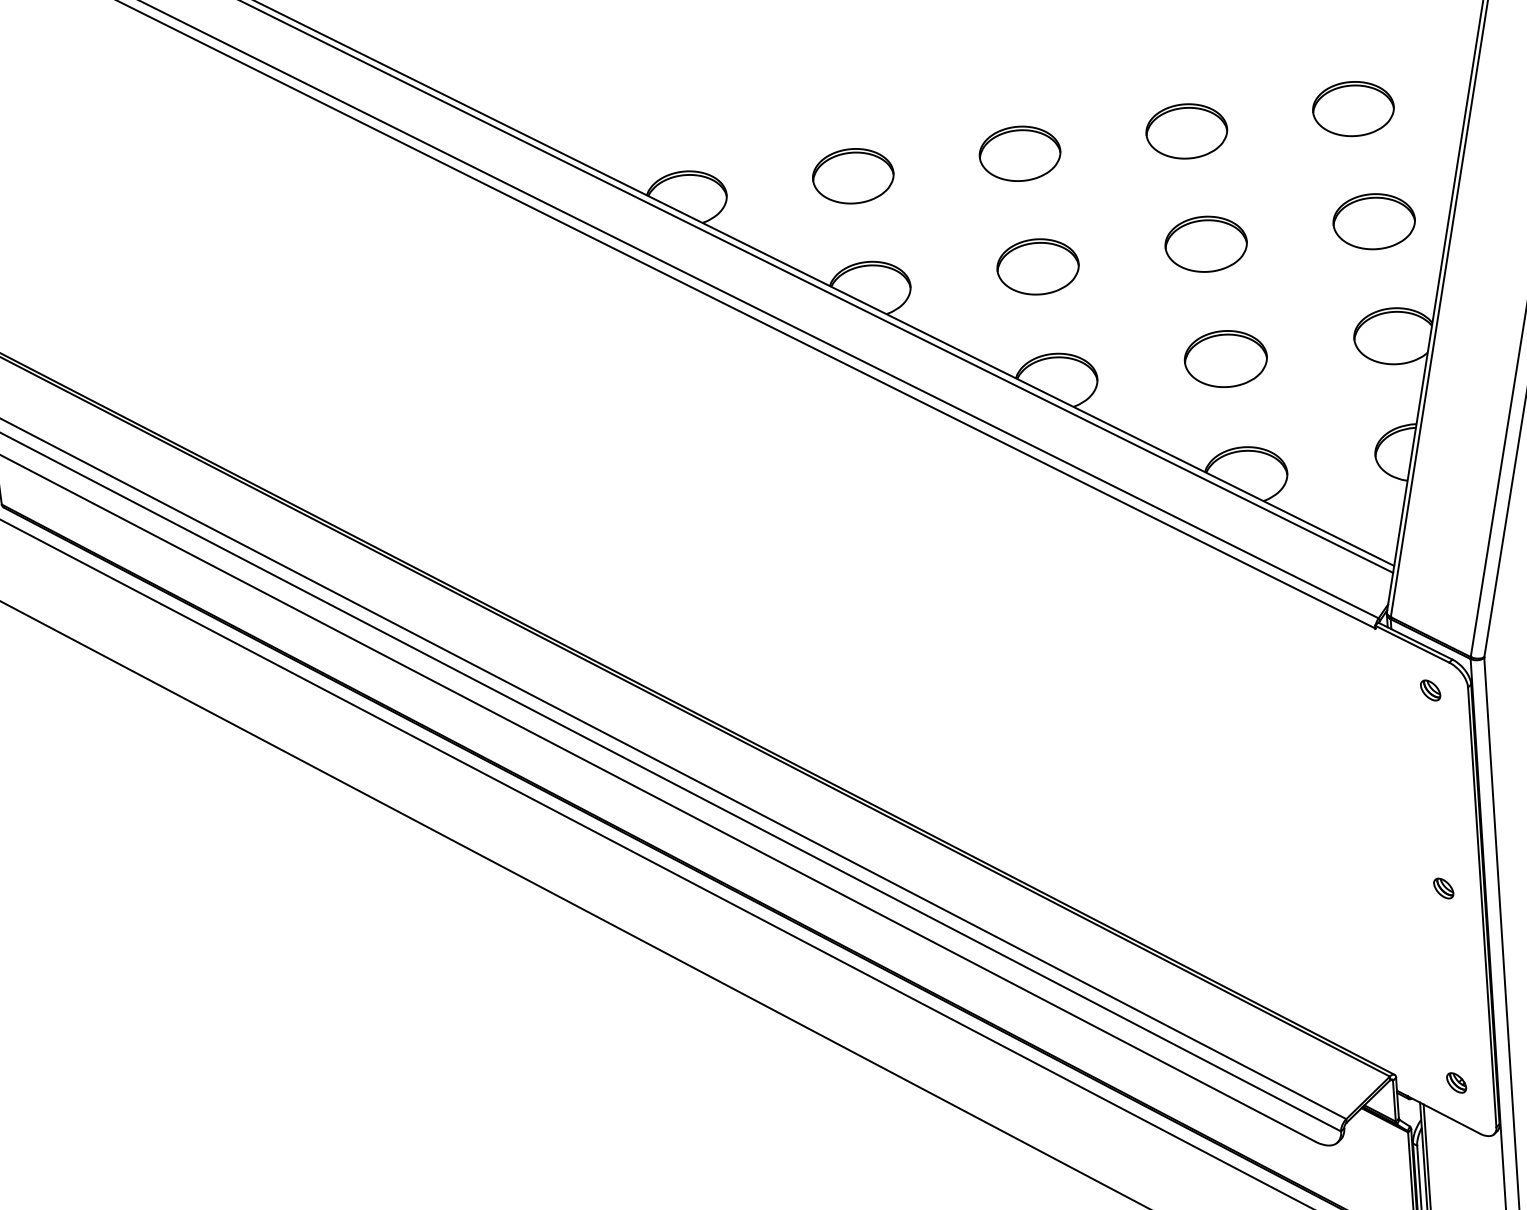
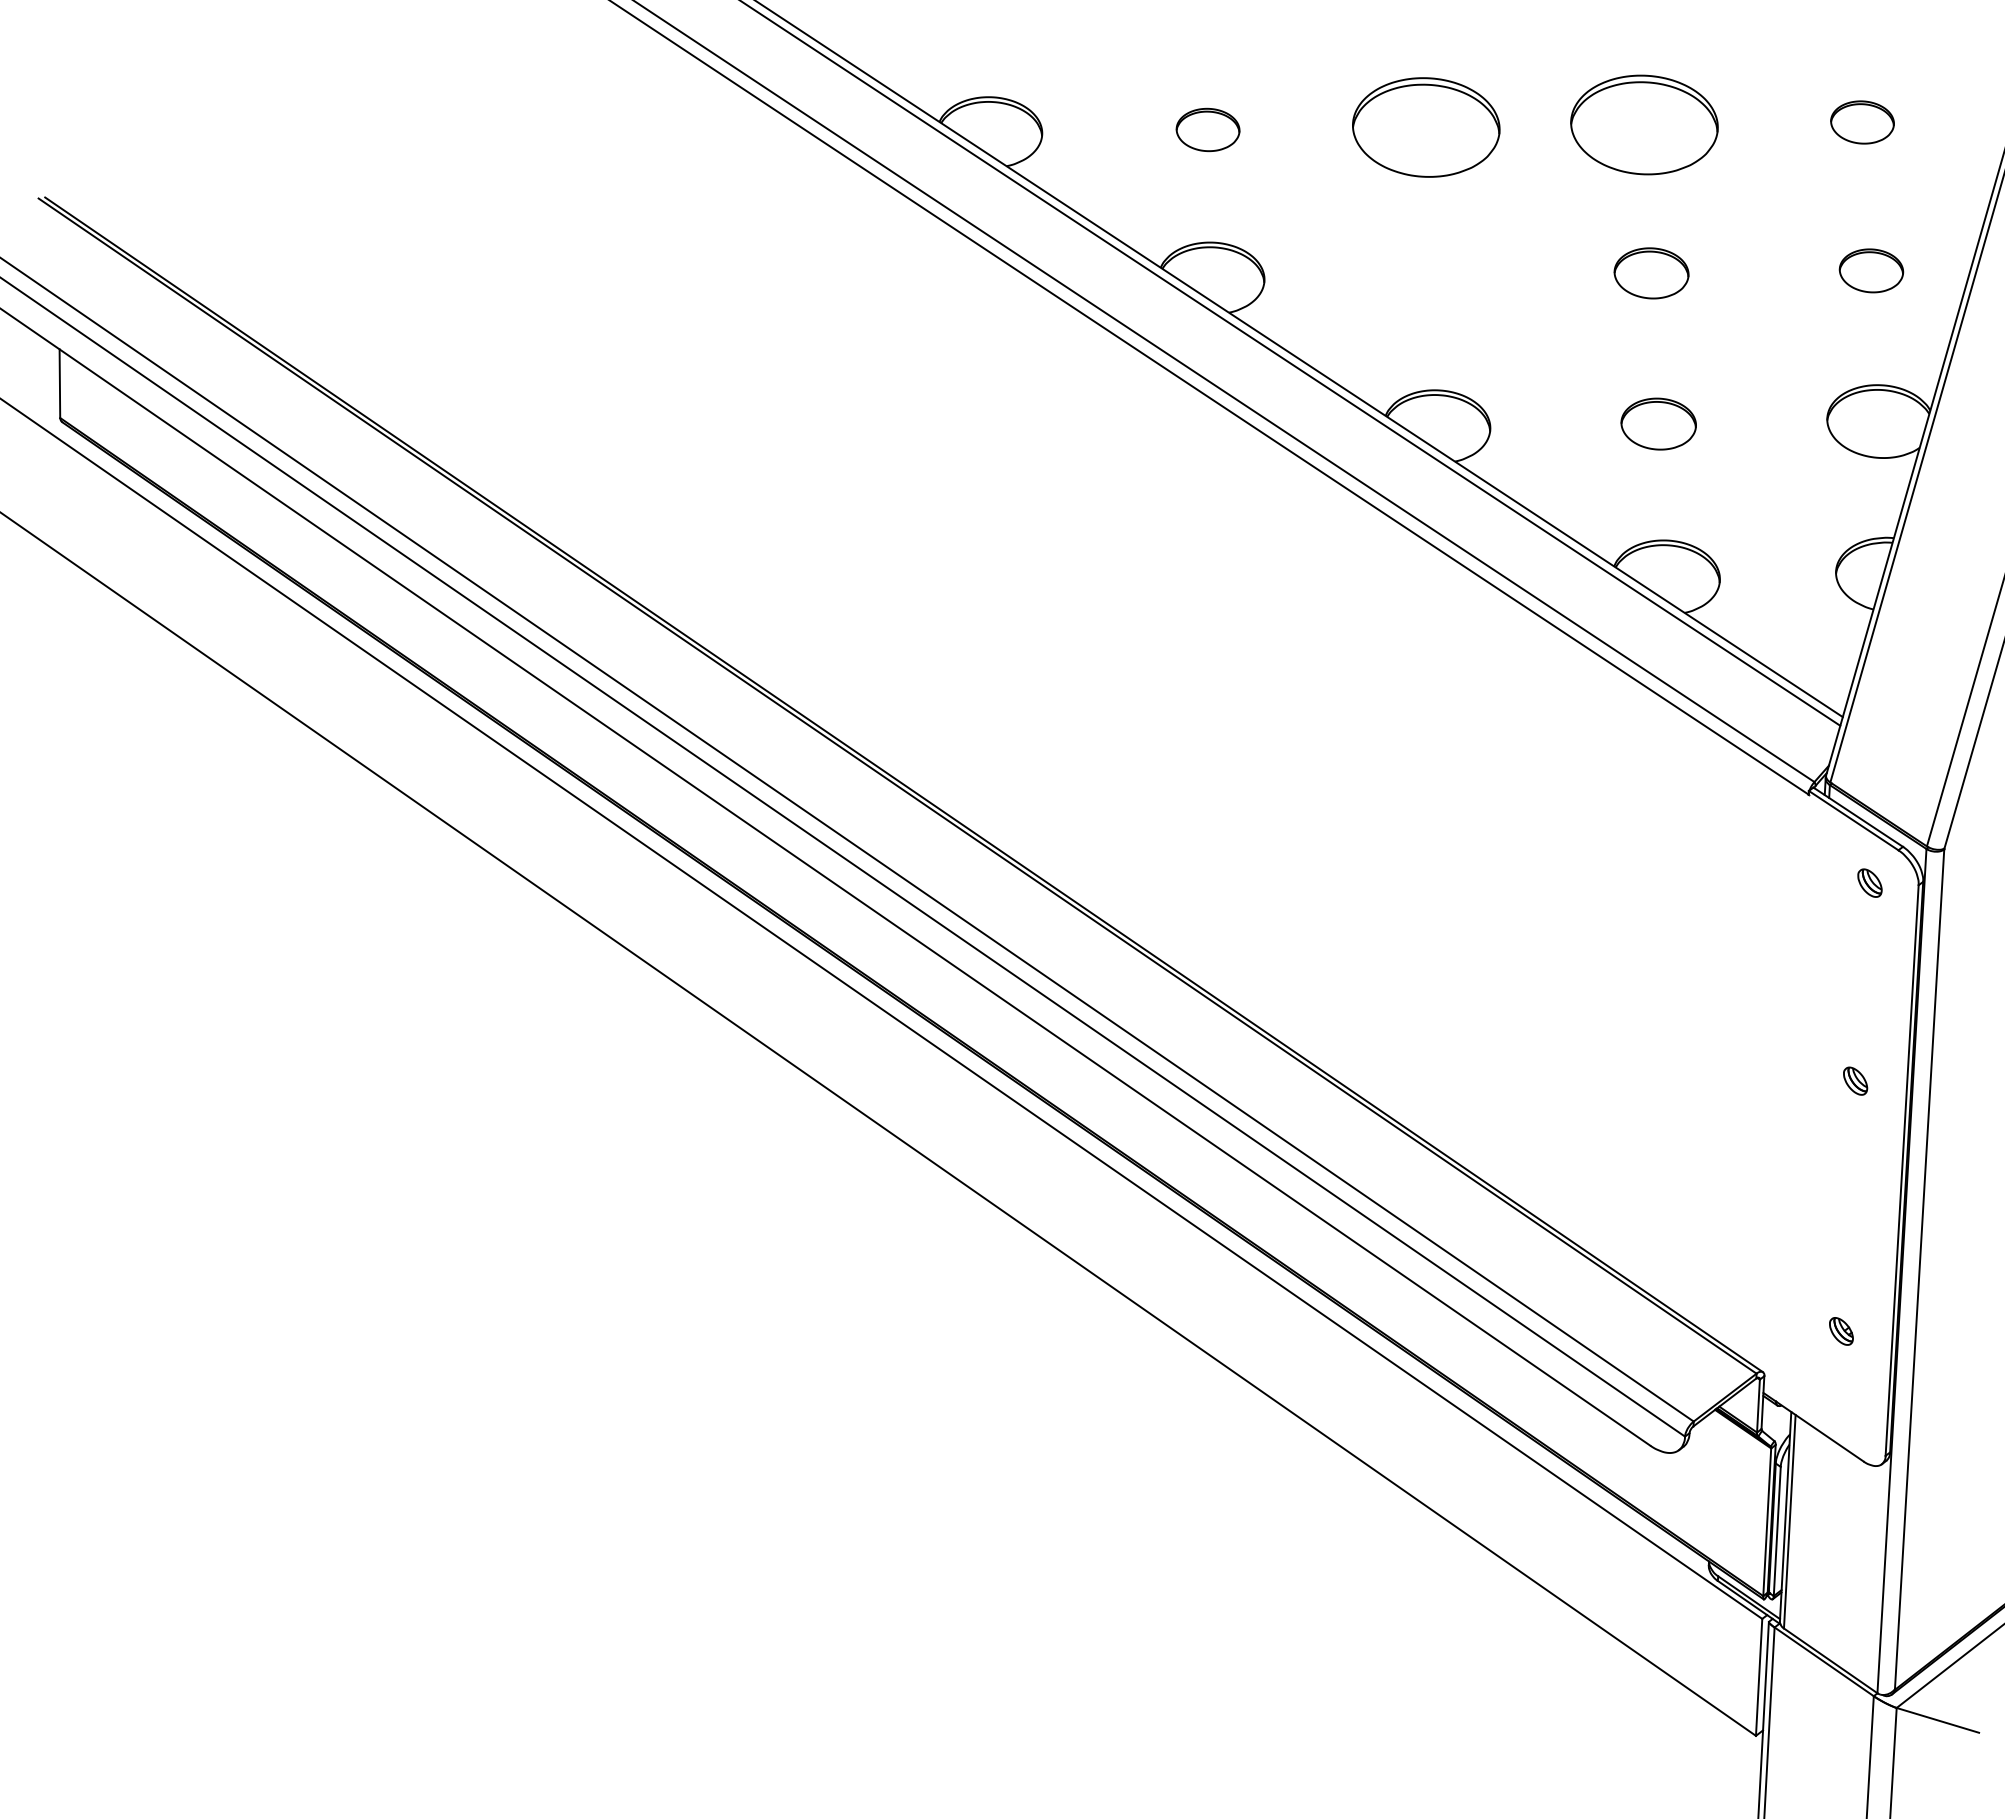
part: (1353, 109) -> (1862, 122), size x0.6
part: (1186, 131) -> (1644, 124), size x1.4
part: (1020, 153) -> (1426, 127), size x1.4
part: (852, 175) -> (1207, 129), size x0.6
part: (1374, 221) -> (1871, 270), size x0.6
part: (1206, 244) -> (1651, 273), size x0.7
part: (1037, 266) -> (1431, 275), removed
part: (1225, 358) -> (1658, 423), size x0.7
part: (1443, 888) -> (1855, 1080), moved
part: (1456, 1083) -> (1841, 1331), moved

